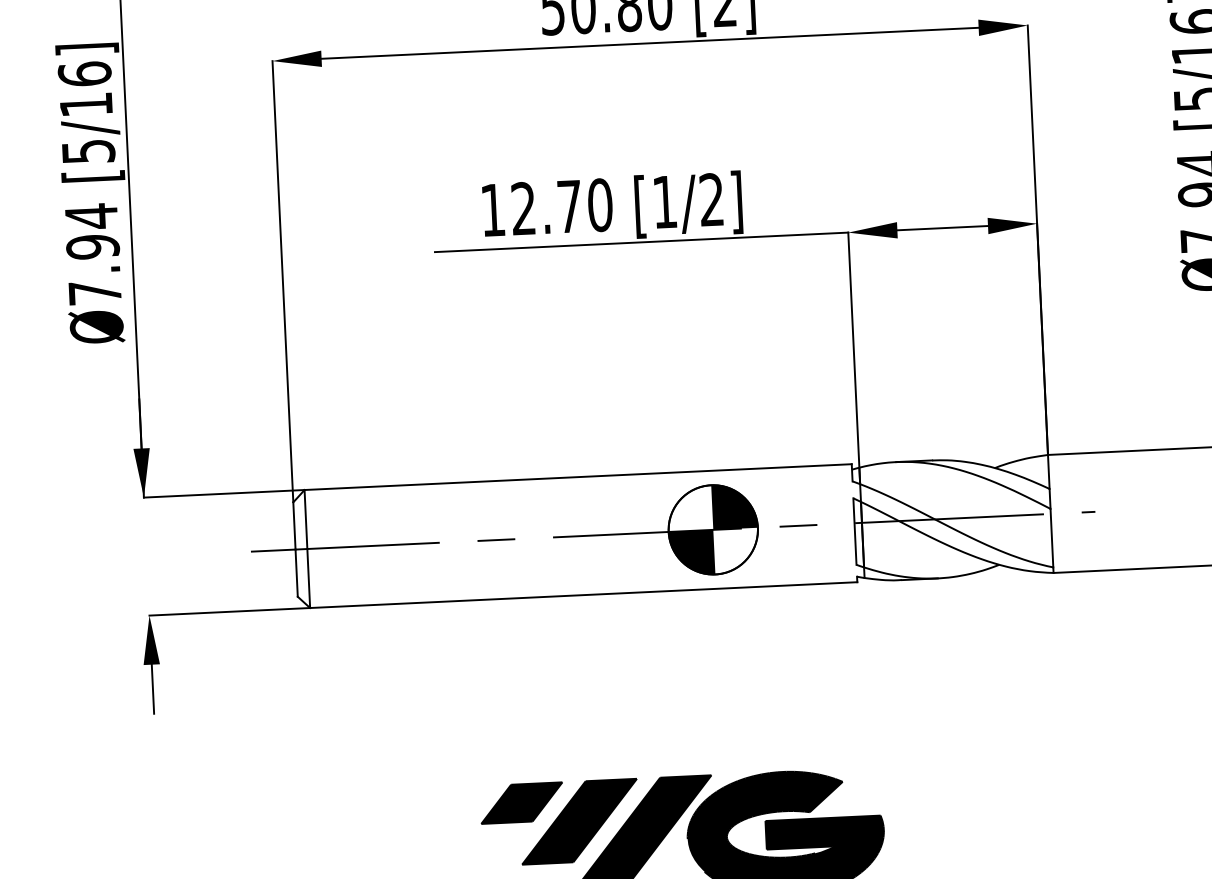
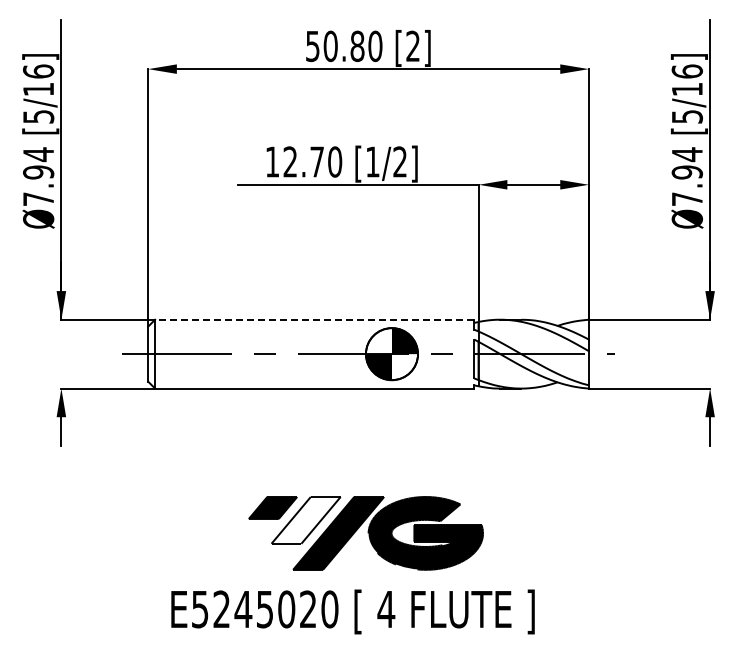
line: (577, 476) -> (314, 319), solid -> dashed
fill: (578, 820) -> (305, 519), removed

